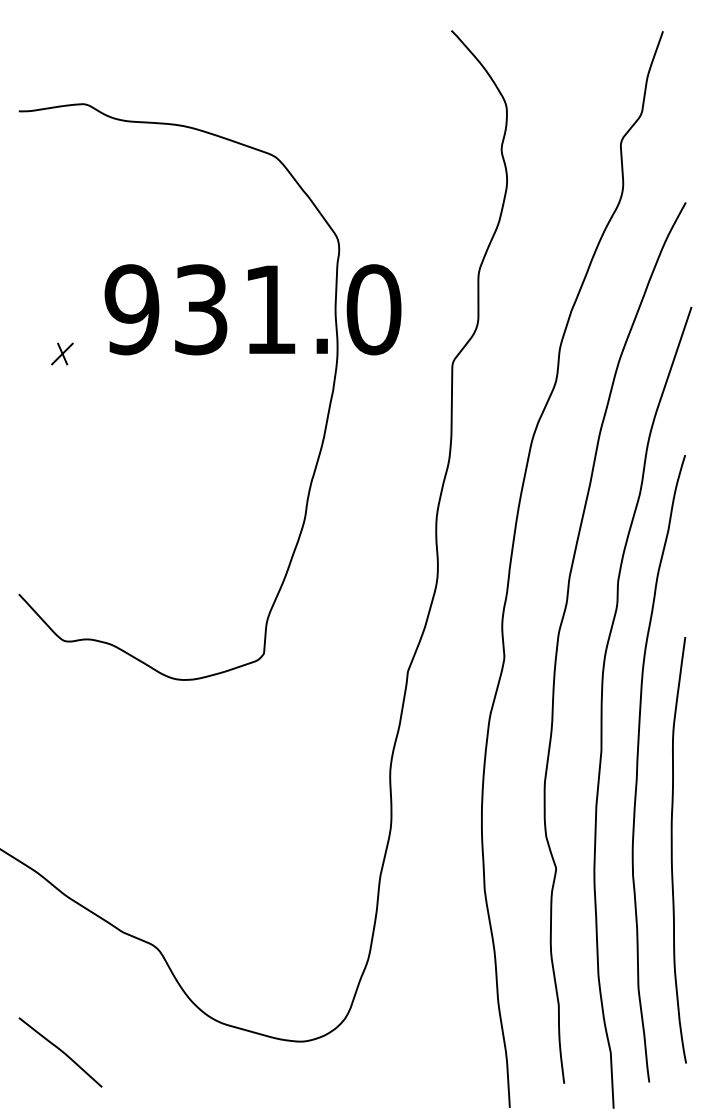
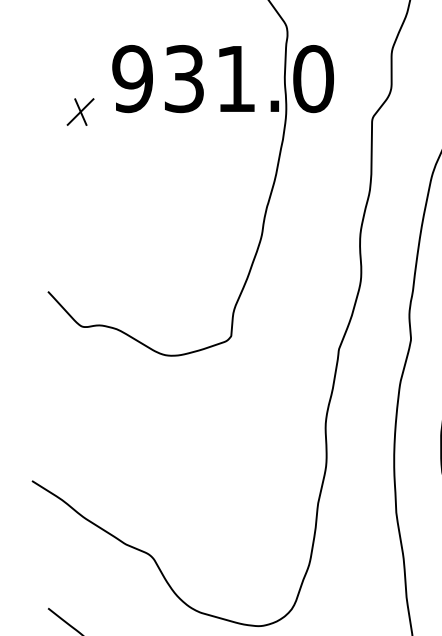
part: (62, 353) -> (80, 111), size x1.67

